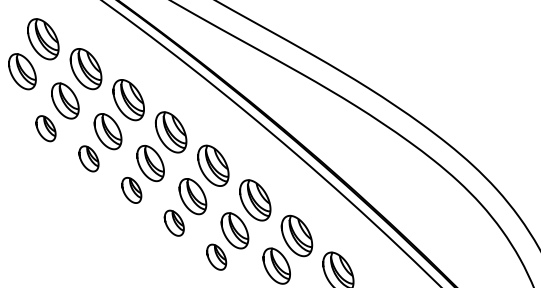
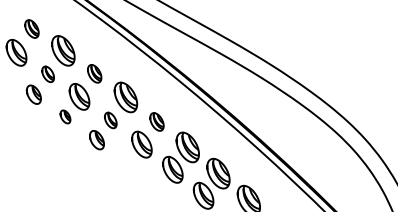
part: (43, 39) -> (32, 29), size x0.6
part: (65, 100) -> (48, 74), size x0.6
part: (128, 100) -> (94, 74), size x0.6
part: (88, 158) -> (65, 116), size x0.7
part: (150, 163) -> (110, 120), size x0.6
part: (213, 165) -> (157, 121), size x0.6
part: (173, 222) -> (127, 163), removed
part: (216, 256) -> (159, 188), removed

